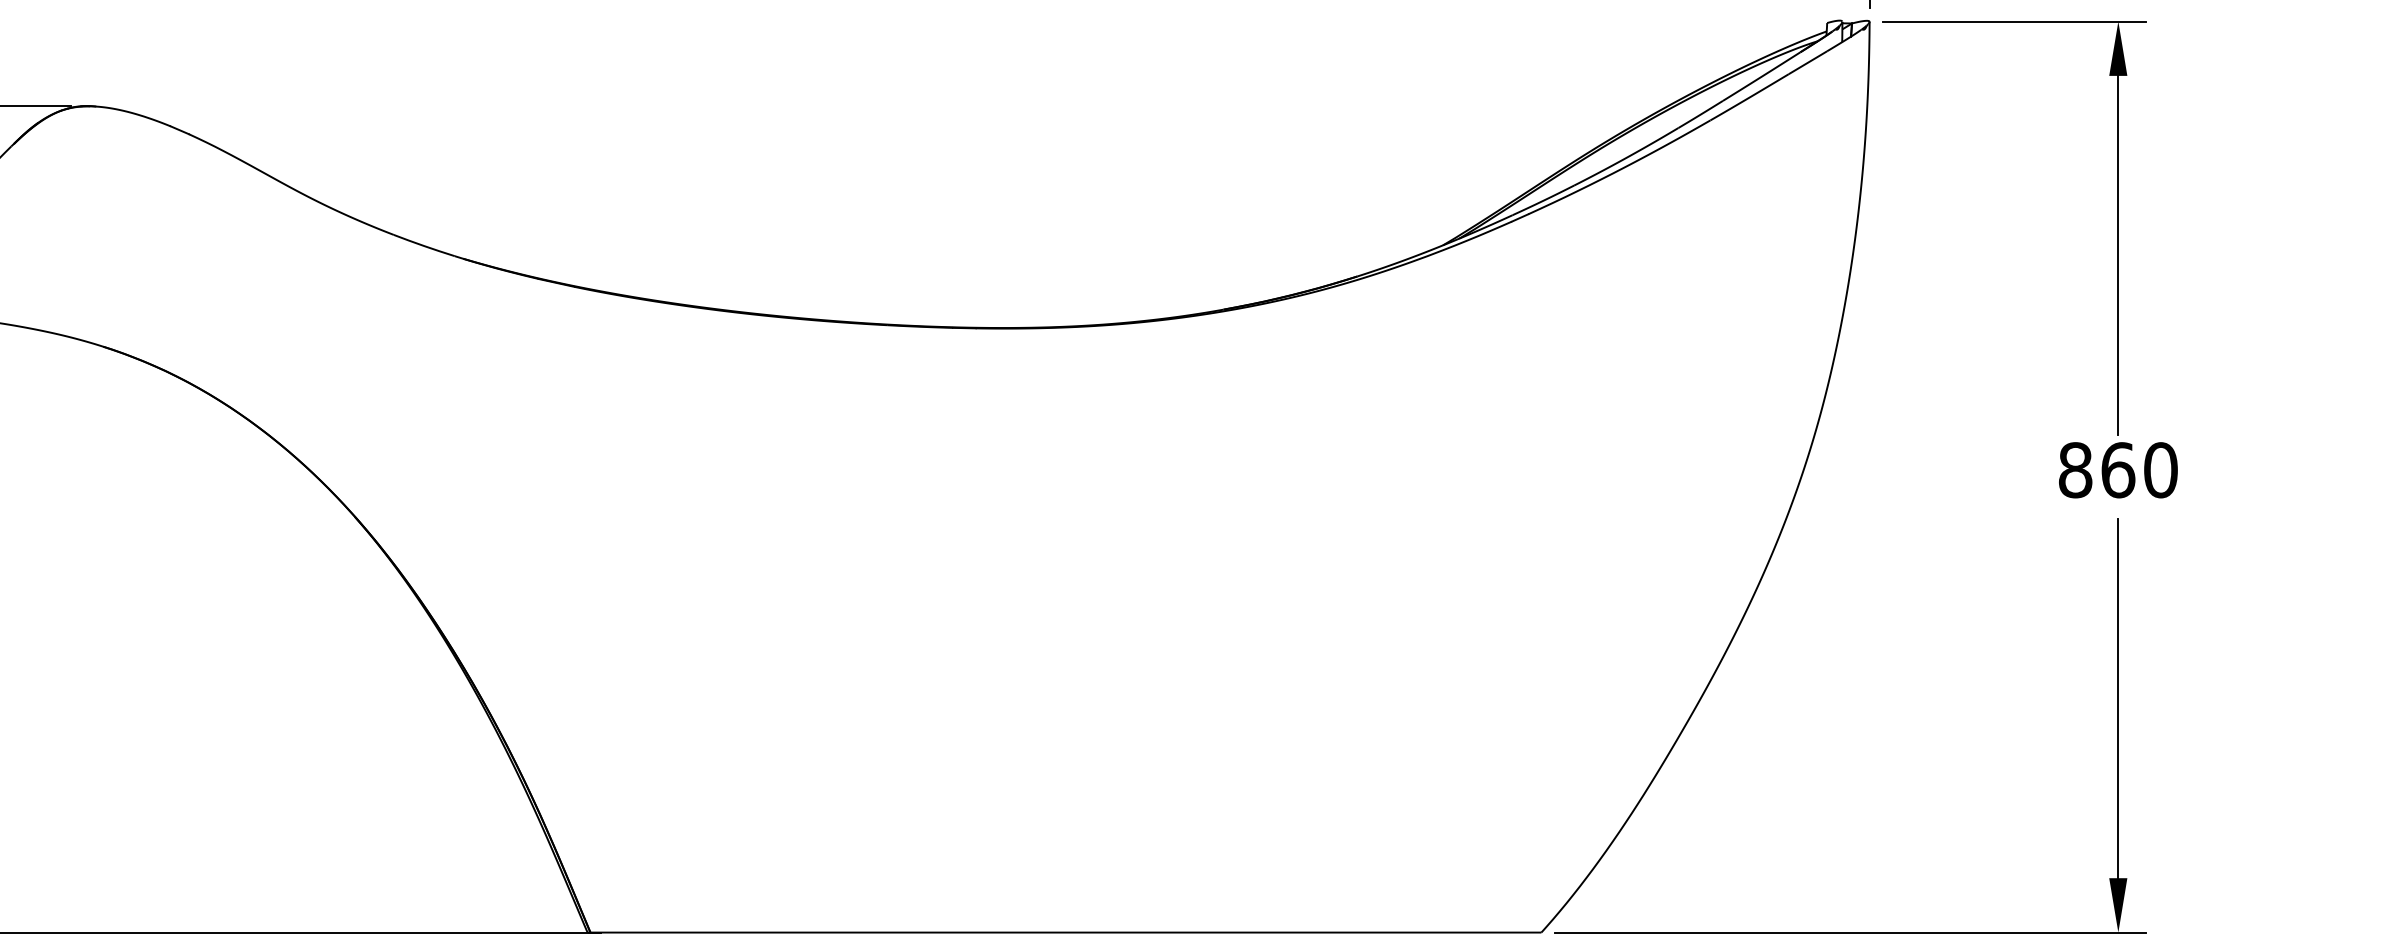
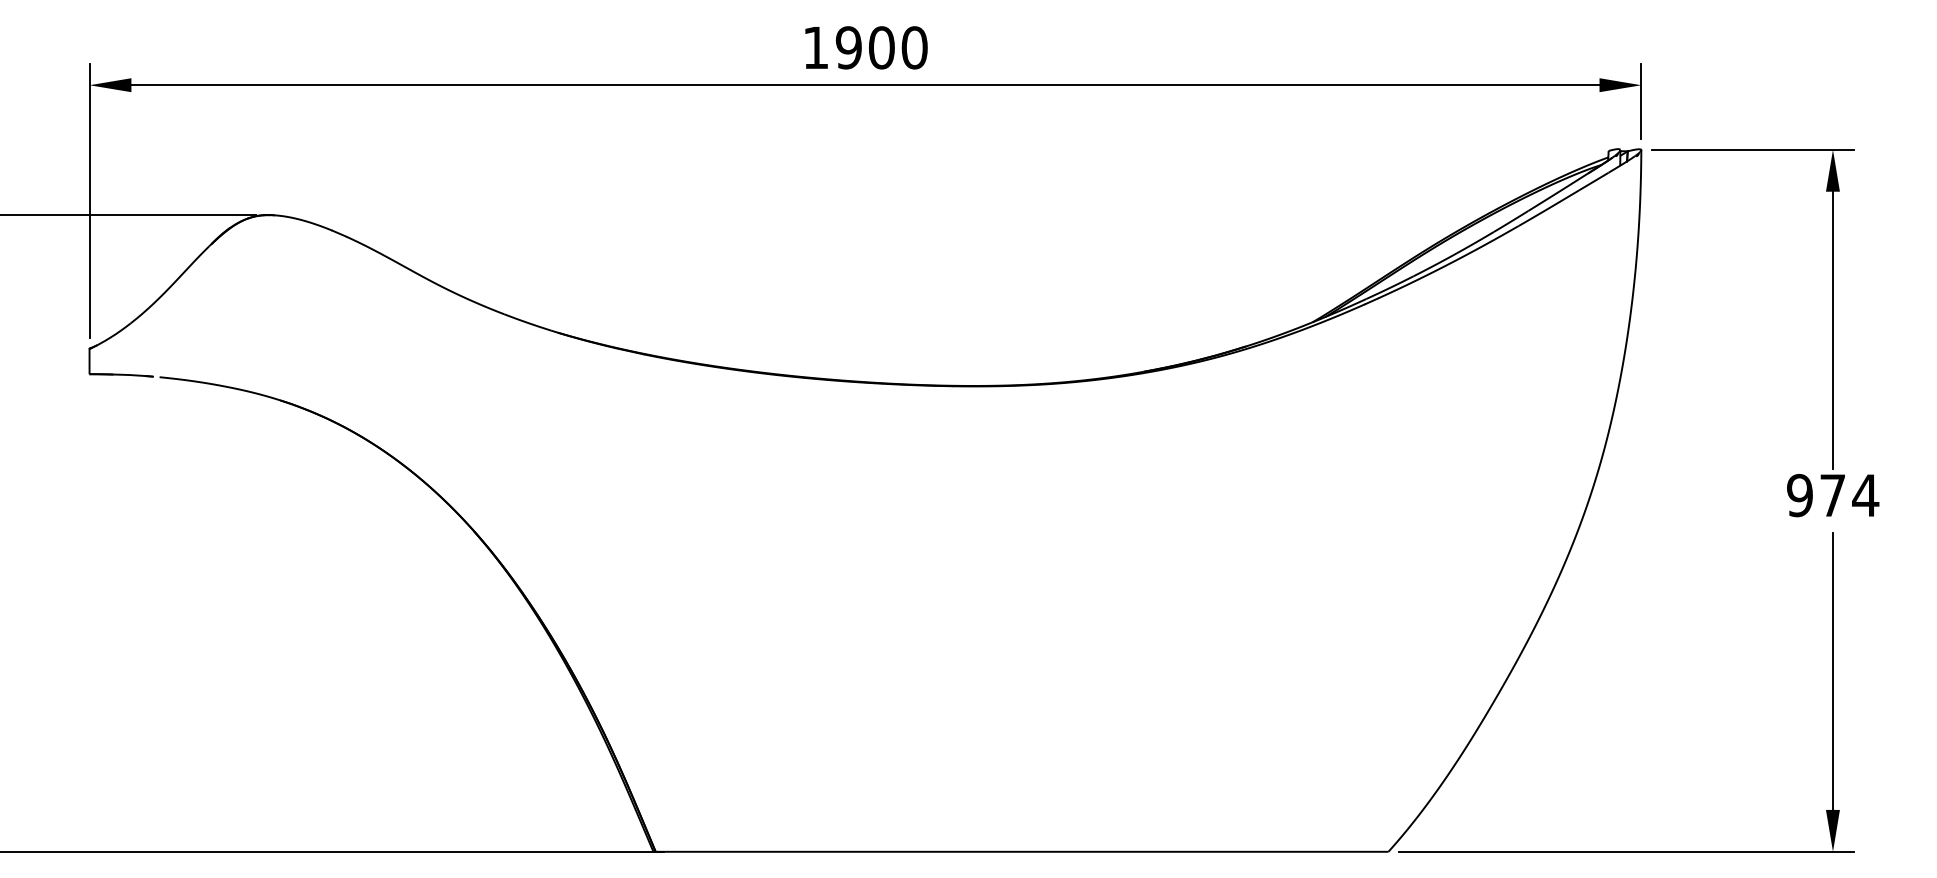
text: (2119, 470) -> (1833, 495), 860 -> 974

